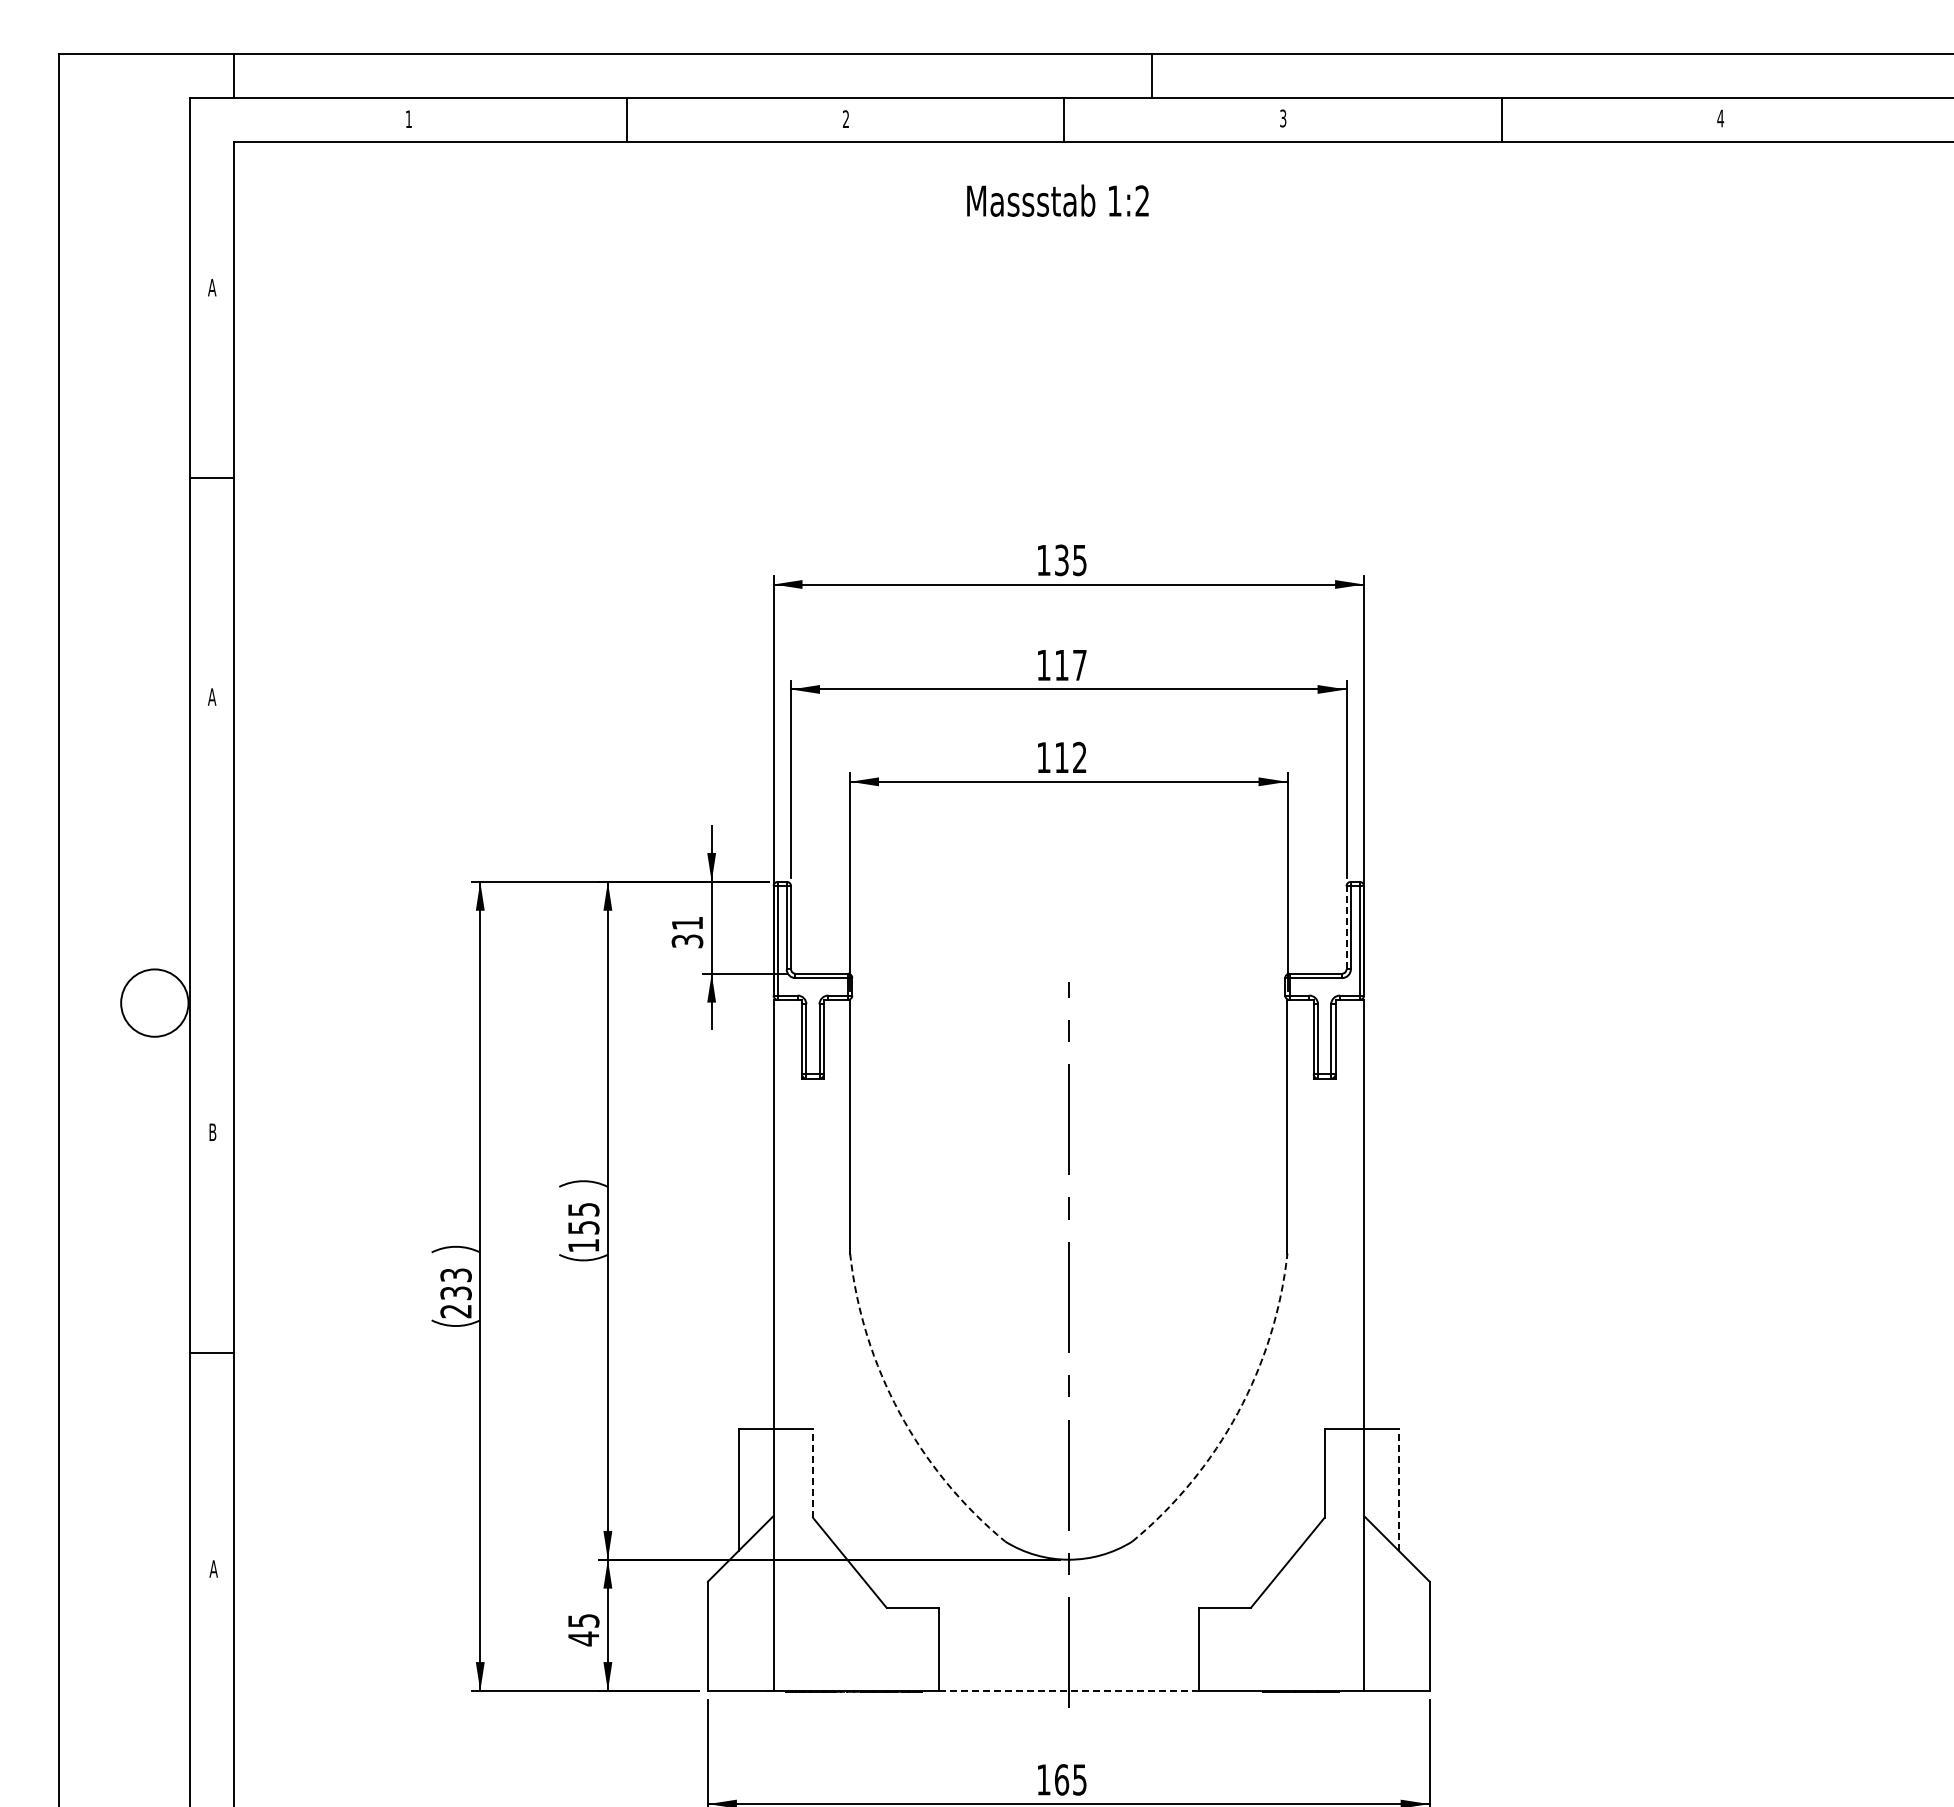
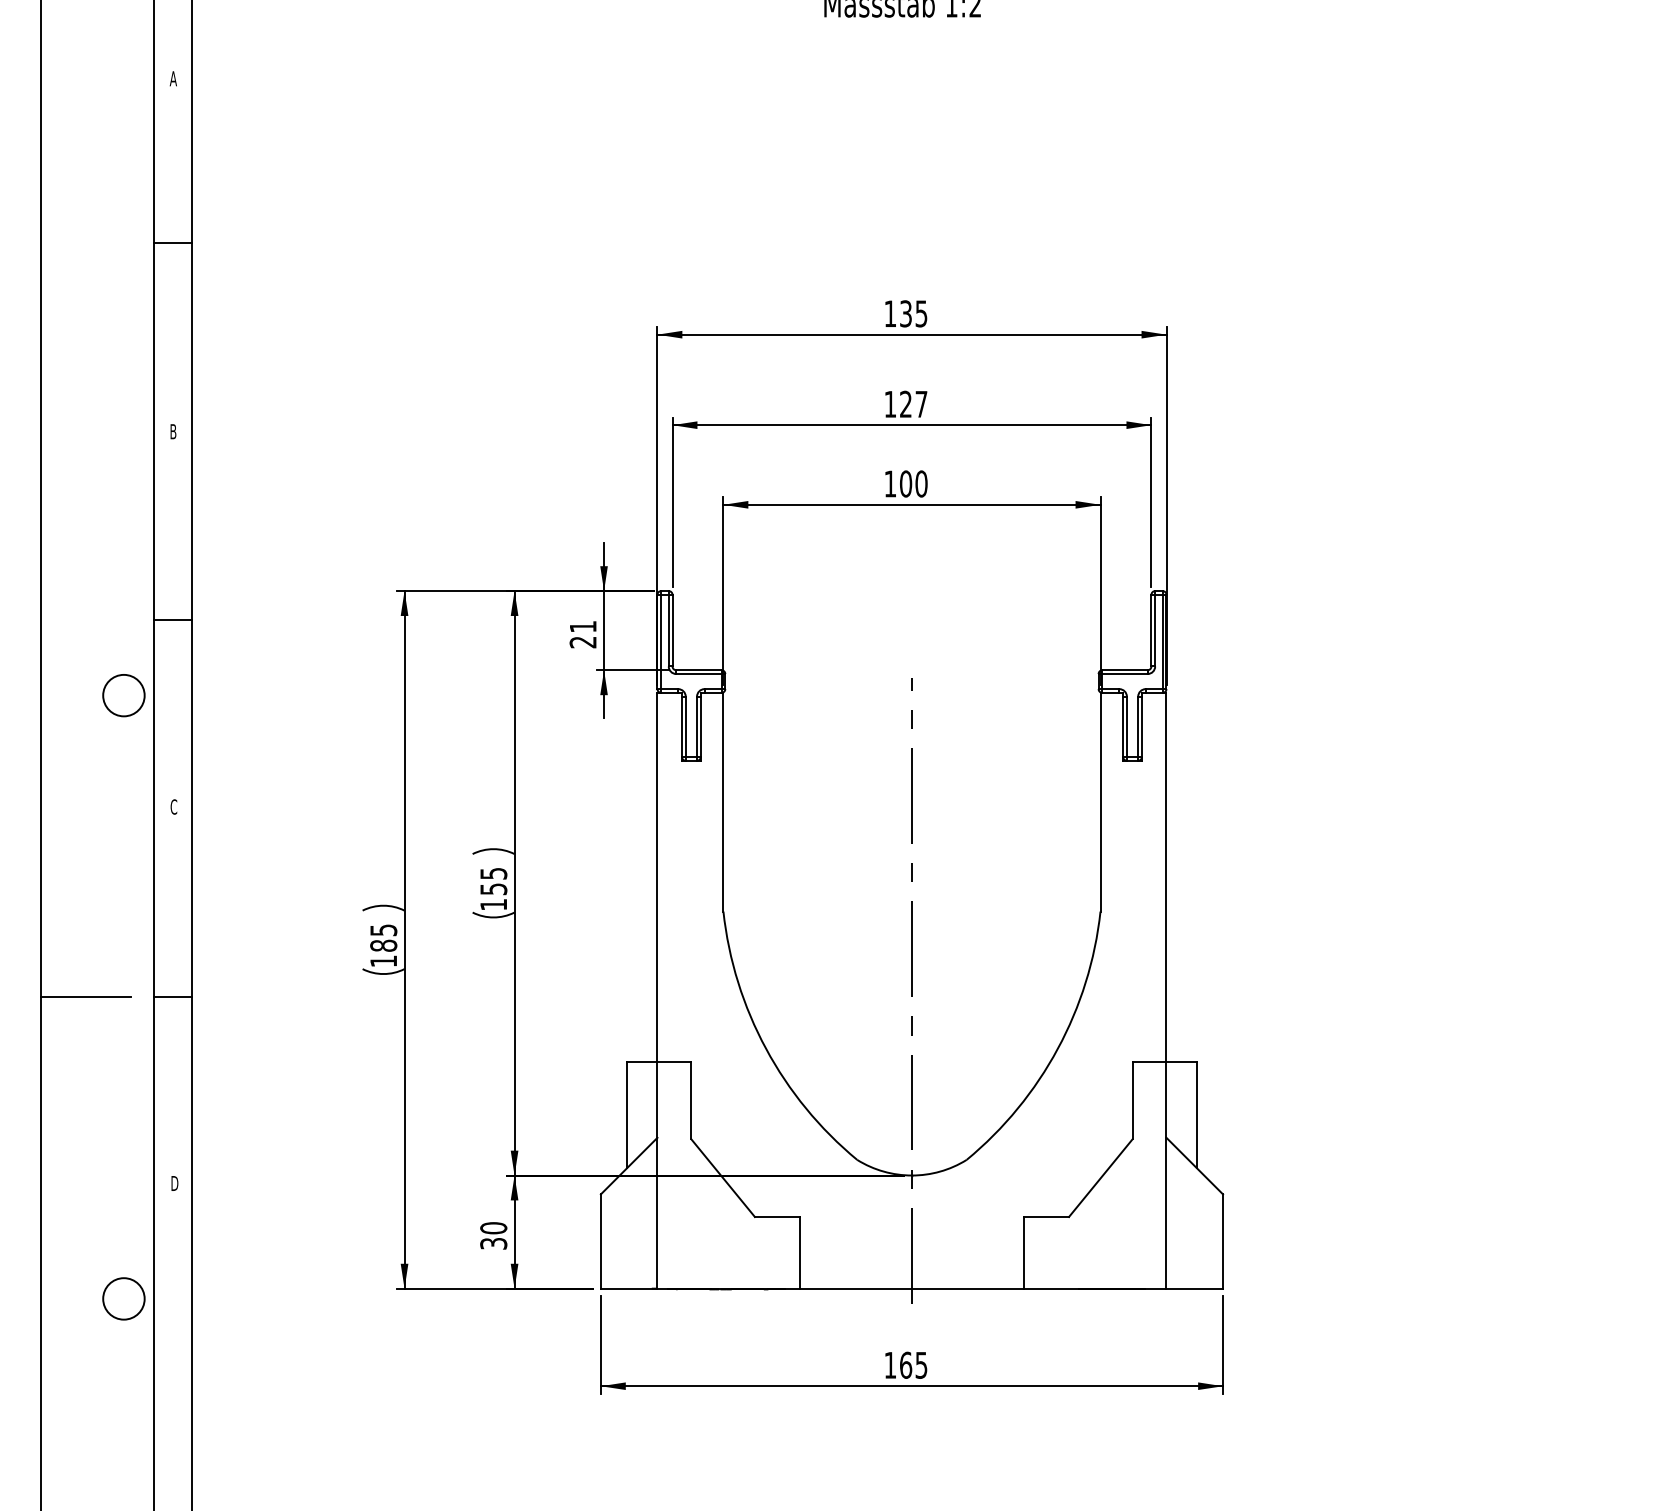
text: (1061, 664) -> (905, 403), 117 -> 127
text: (211, 696) -> (172, 431), A -> B
text: (1070, 757) -> (913, 483), 112 -> 100
line: (211, 915) -> (172, 620), added
line: (1346, 927) -> (1151, 630), dashed -> solid
text: (687, 941) -> (583, 642), 31 -> 21
circle: (154, 1003) -> (123, 695), size x0.71
text: (212, 1132) -> (173, 807), B -> C
text: (455, 1293) -> (383, 945), 233 -> 185
line: (110, 1352) -> (85, 996), added
arc: (899, 1412) -> (765, 1048), dashed -> solid
arc: (1237, 1412) -> (1057, 1048), dashed -> solid
line: (812, 1473) -> (690, 1101), dashed -> solid
line: (1398, 1489) -> (1196, 1114), dashed -> solid
text: (213, 1568) -> (174, 1183), A -> D
text: (583, 1629) -> (493, 1235), 45 -> 30
line: (1068, 1690) -> (911, 1288), dashed -> solid
circle: (154, 1702) -> (123, 1298), added

